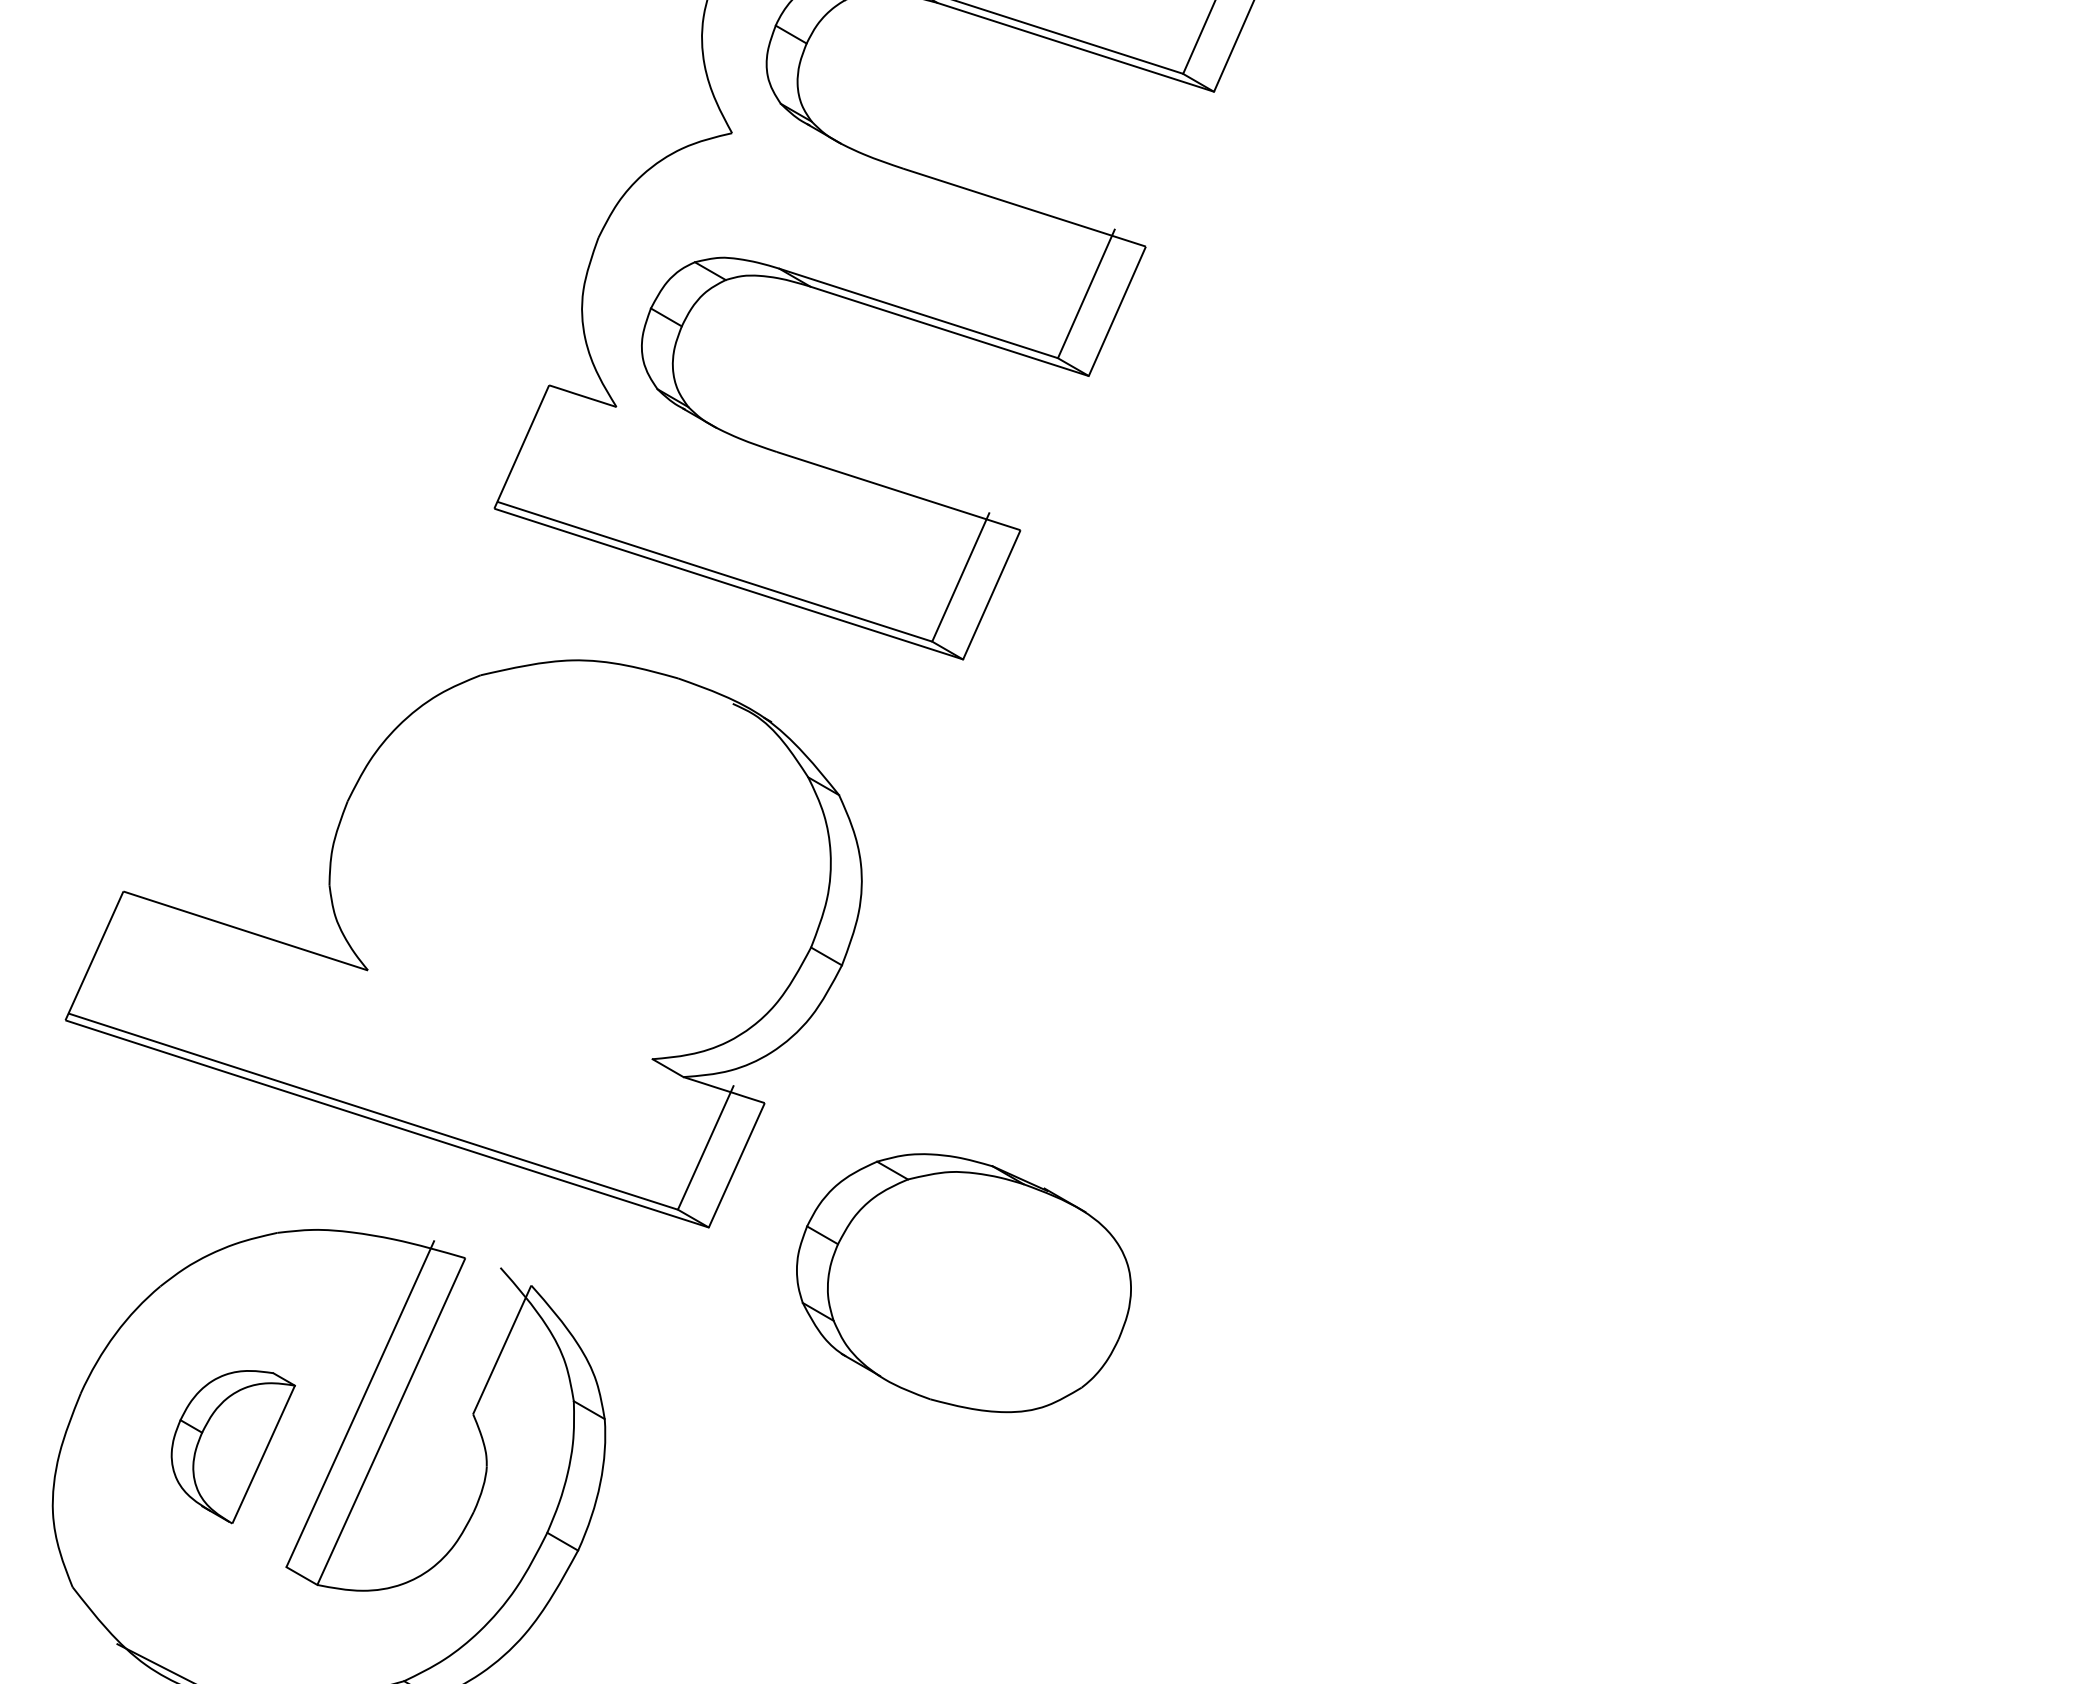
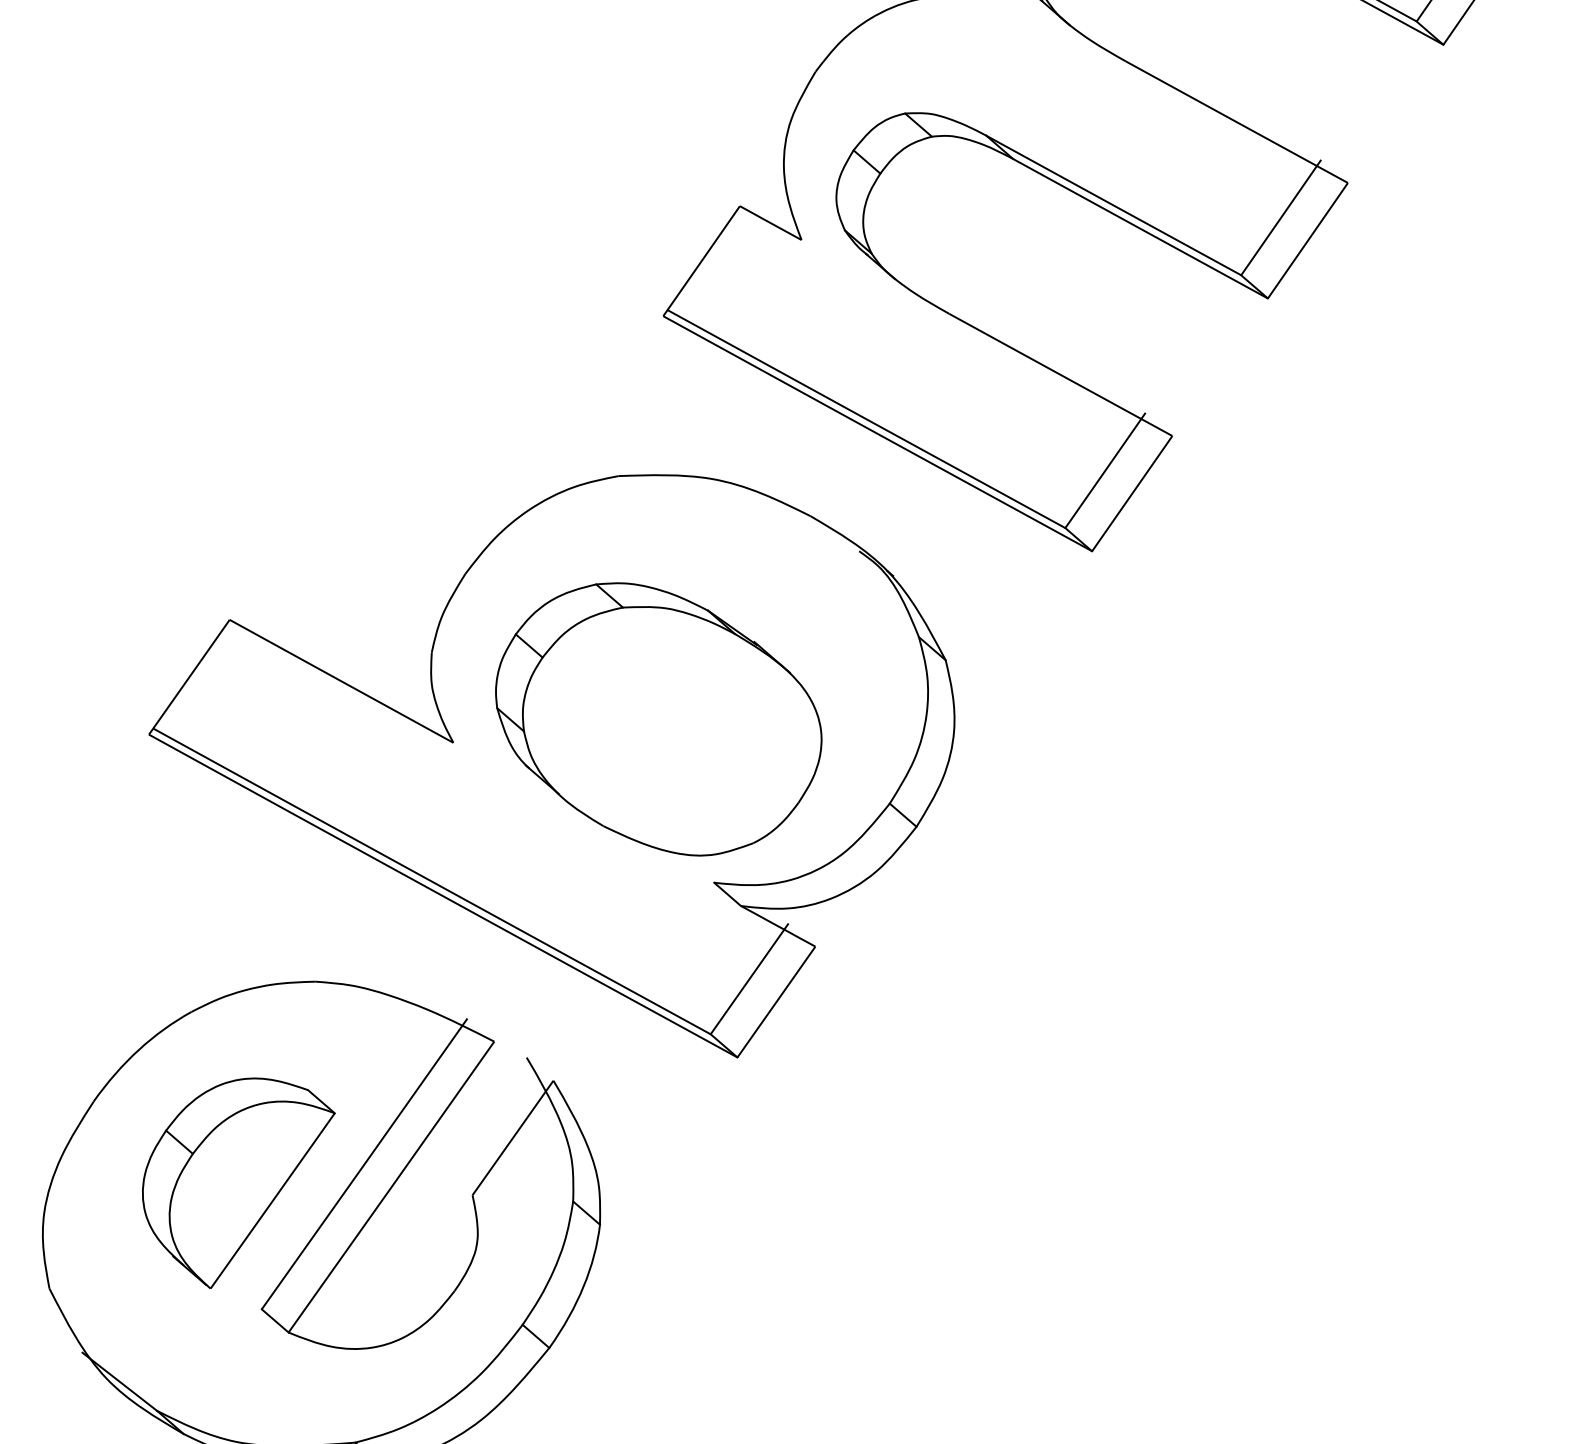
part: (963, 1283) -> (657, 719), moved
part: (233, 1446) -> (232, 1181), size x1.43

